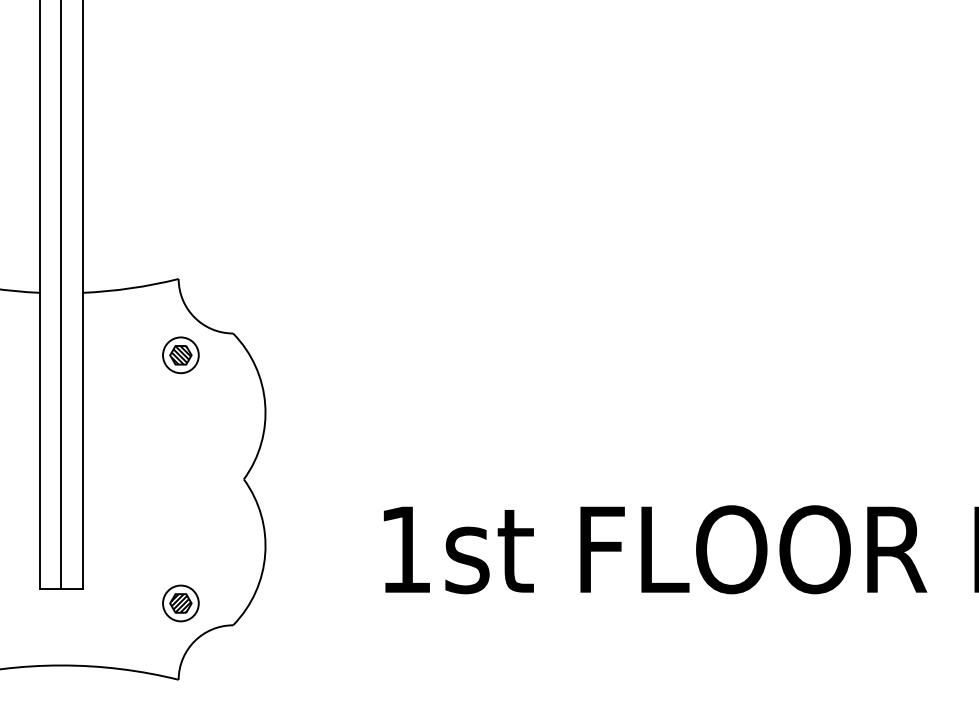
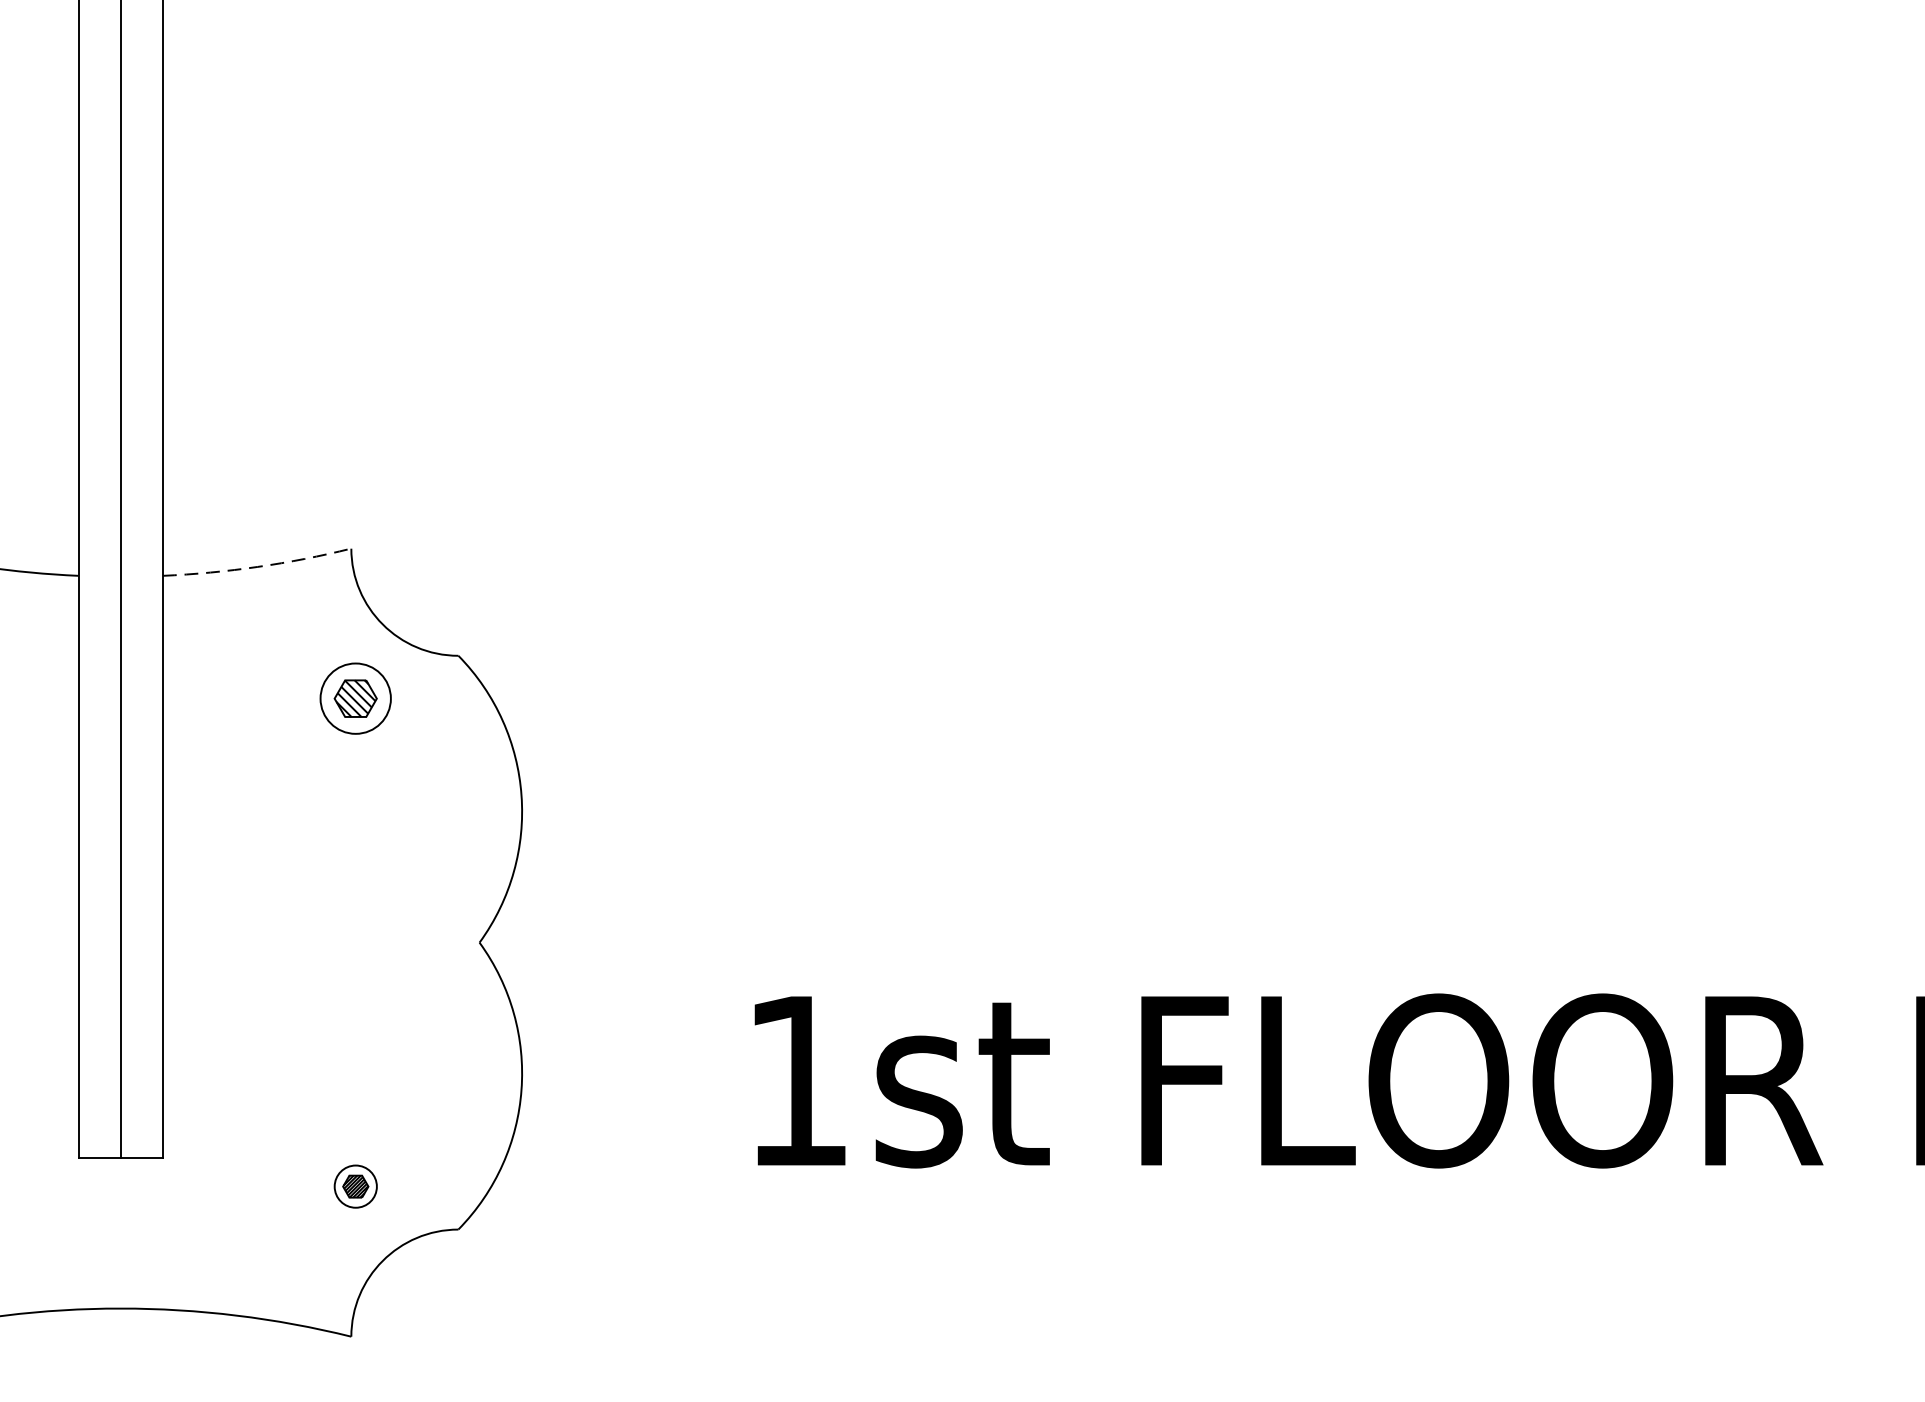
arc: (131, 288) -> (258, 567), solid -> dashed
part: (180, 603) -> (354, 1186), size x0.6

